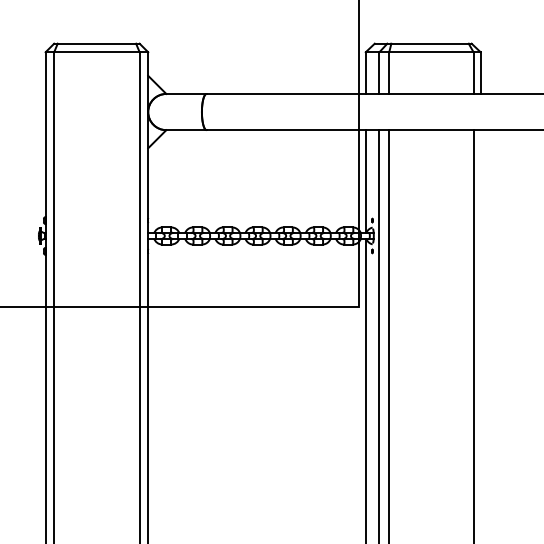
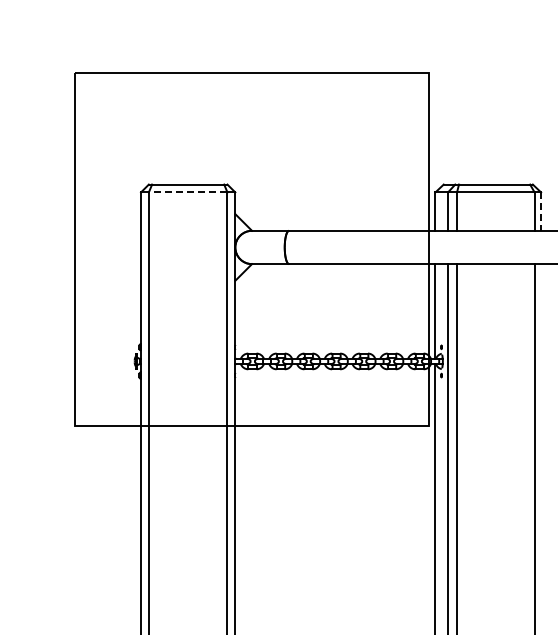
line: (96, 52) -> (187, 192), solid -> dashed
line: (481, 74) -> (541, 212), solid -> dashed

